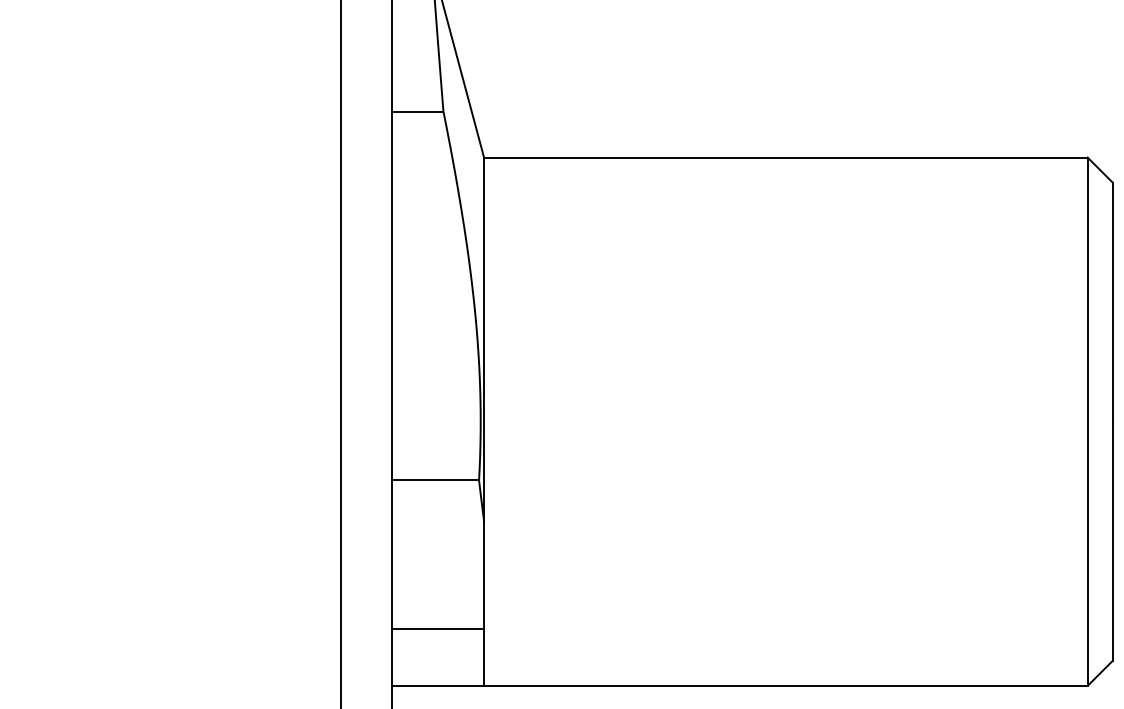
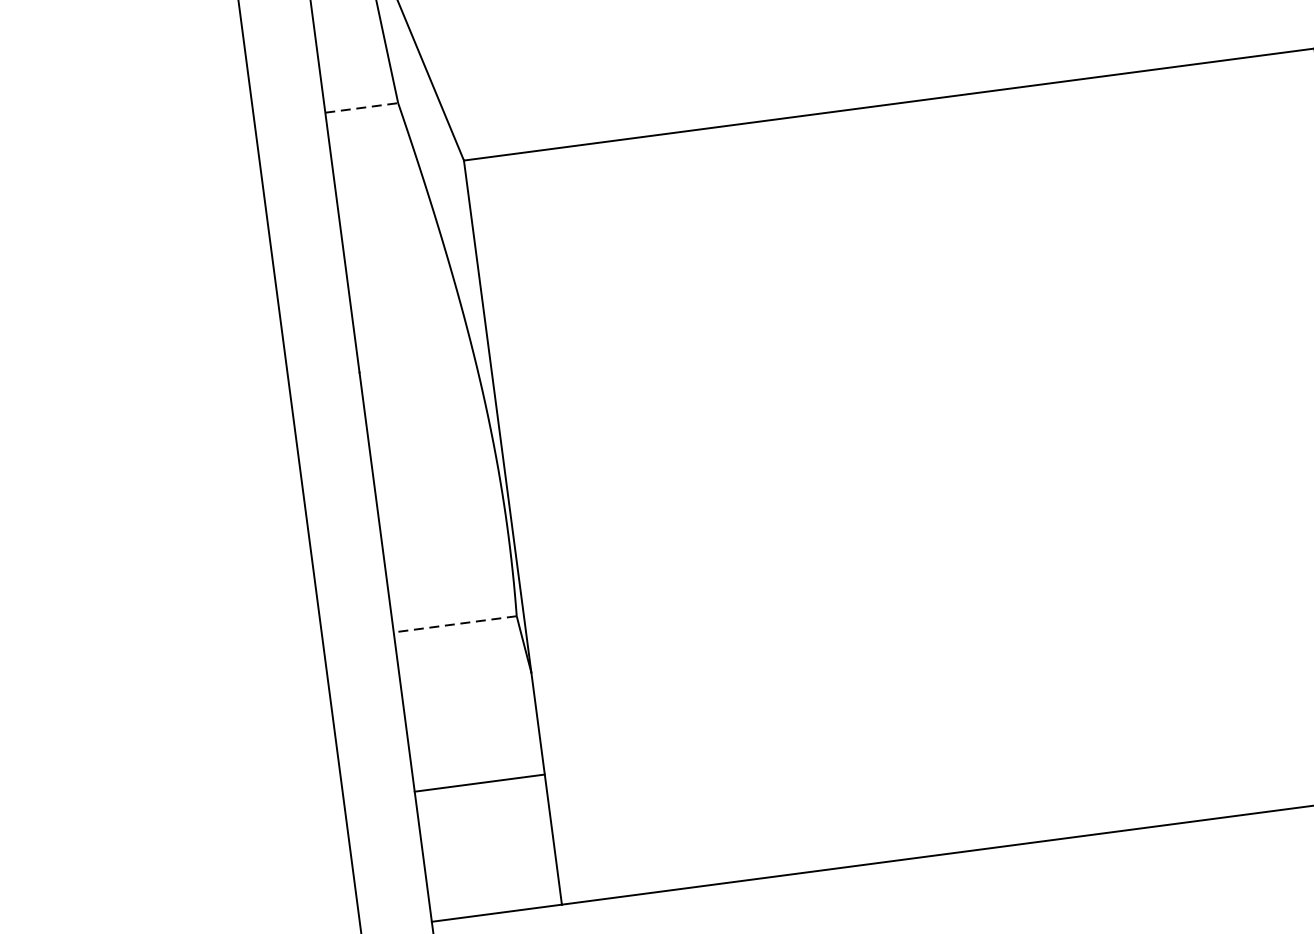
line: (417, 111) -> (361, 107), solid -> dashed
line: (435, 480) -> (455, 624), solid -> dashed
line: (437, 628) -> (479, 783), moved

